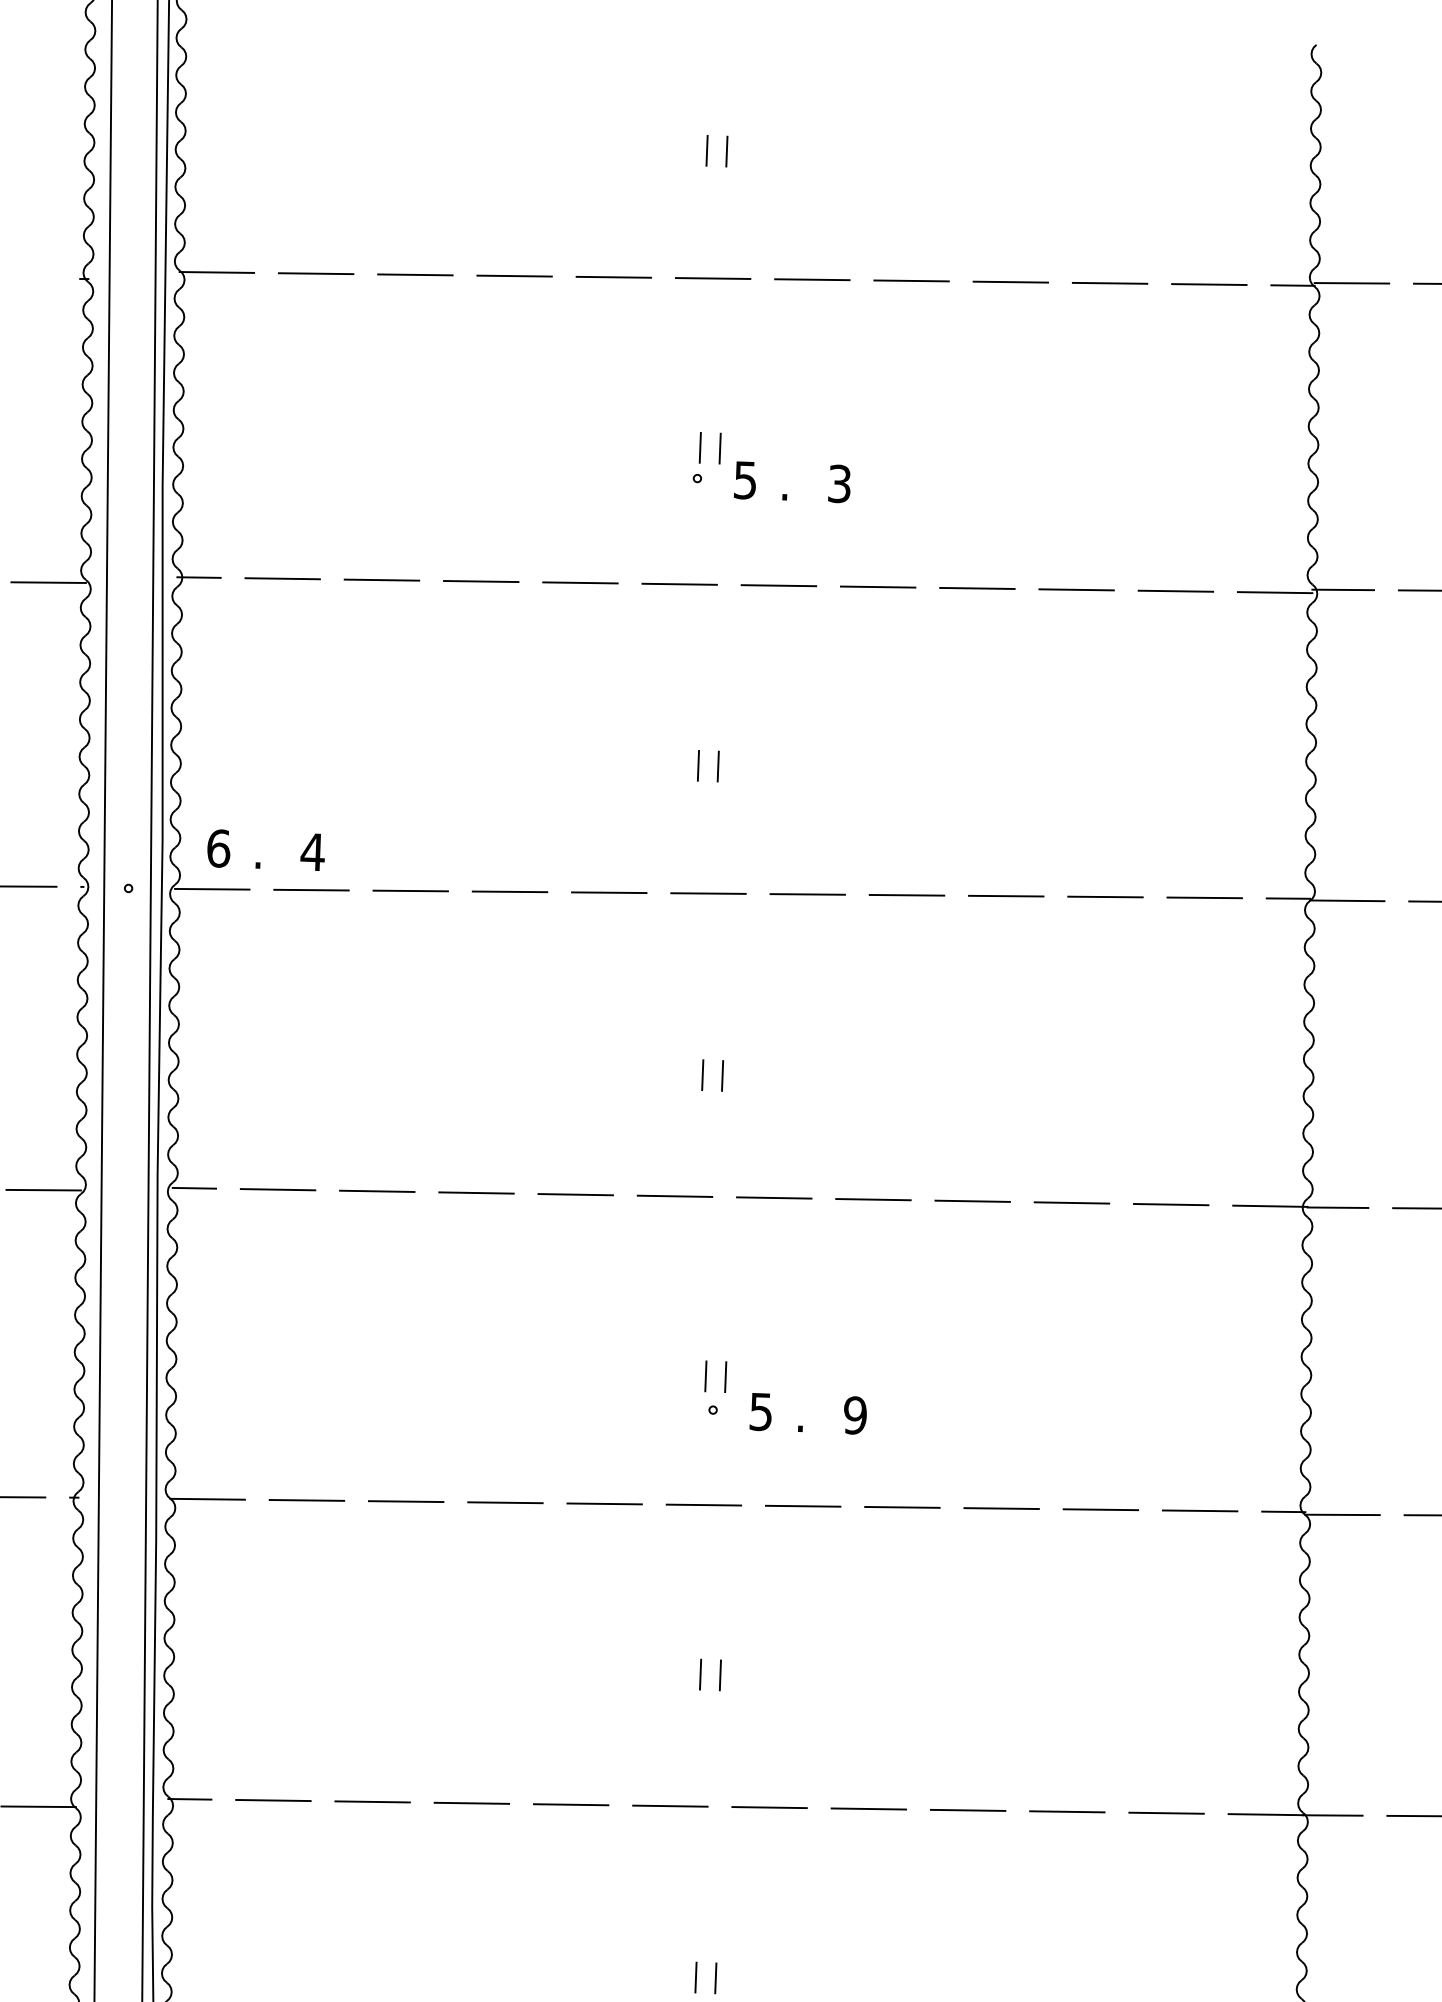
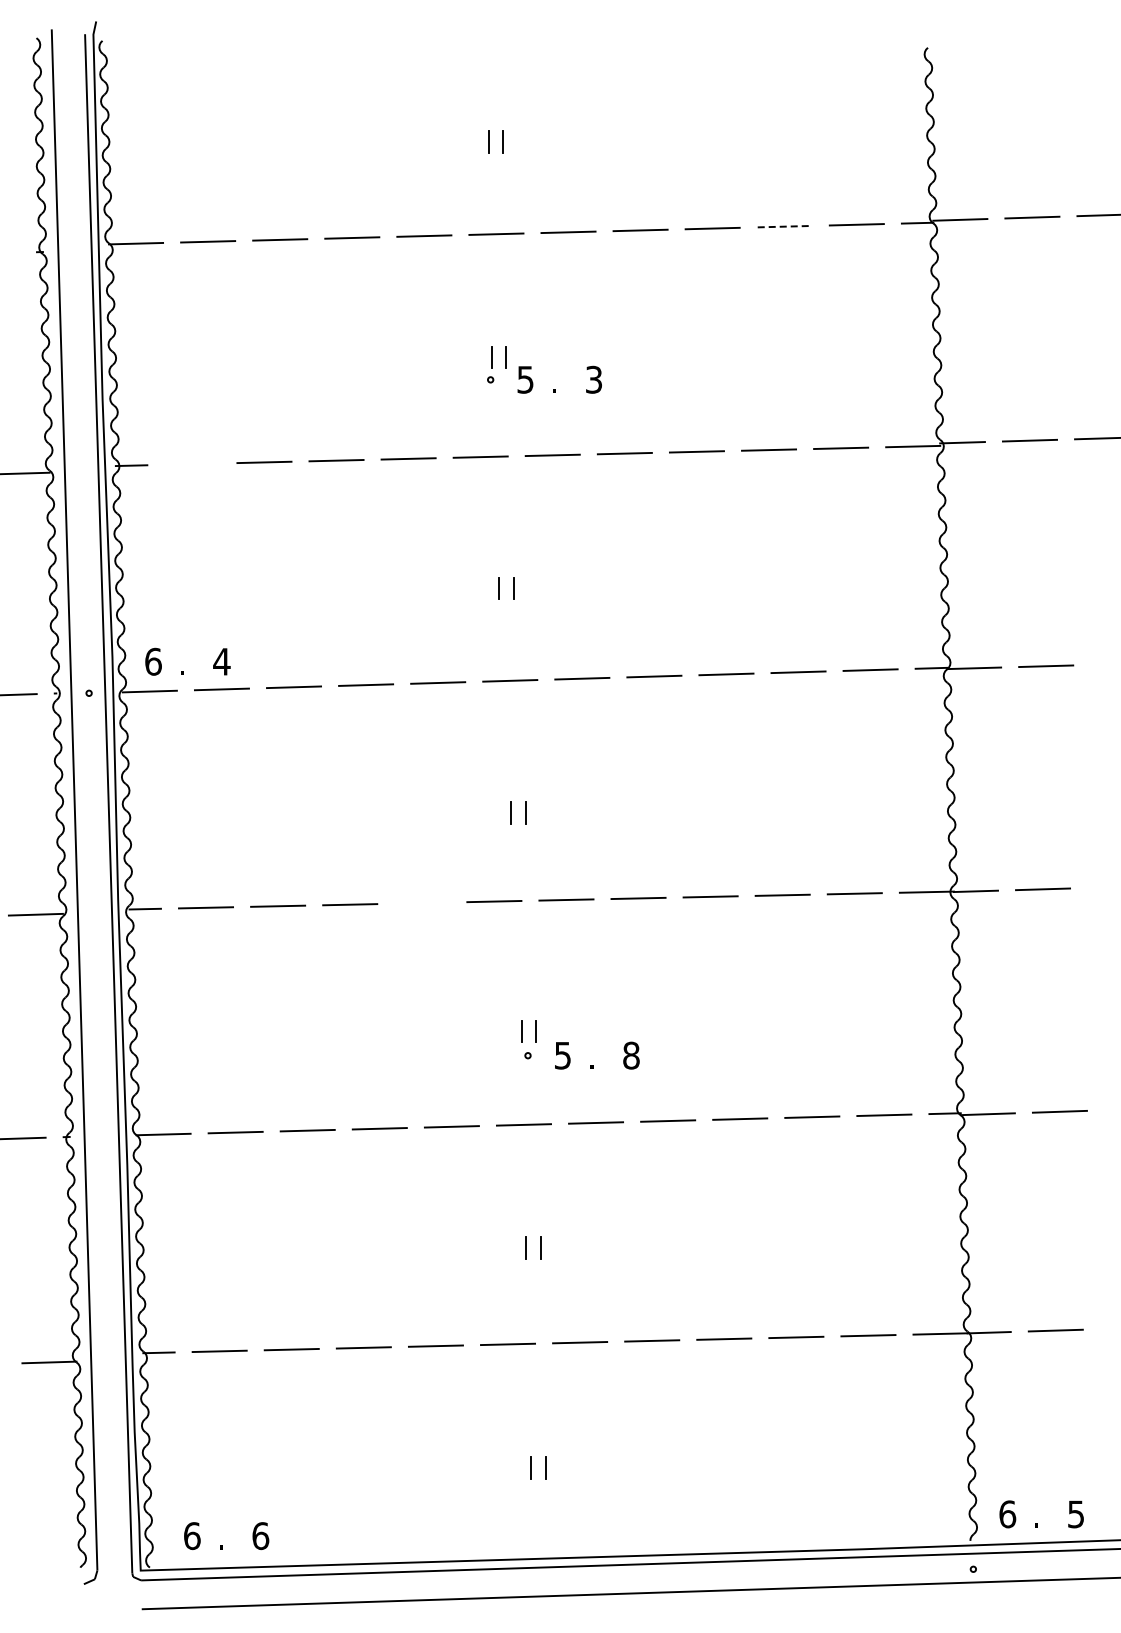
line: (1111, 283) -> (785, 226), solid -> dashed
line: (282, 577) -> (192, 463), removed
line: (576, 1193) -> (422, 902), removed
text: (855, 1415) -> (631, 1055), 9 -> 8

